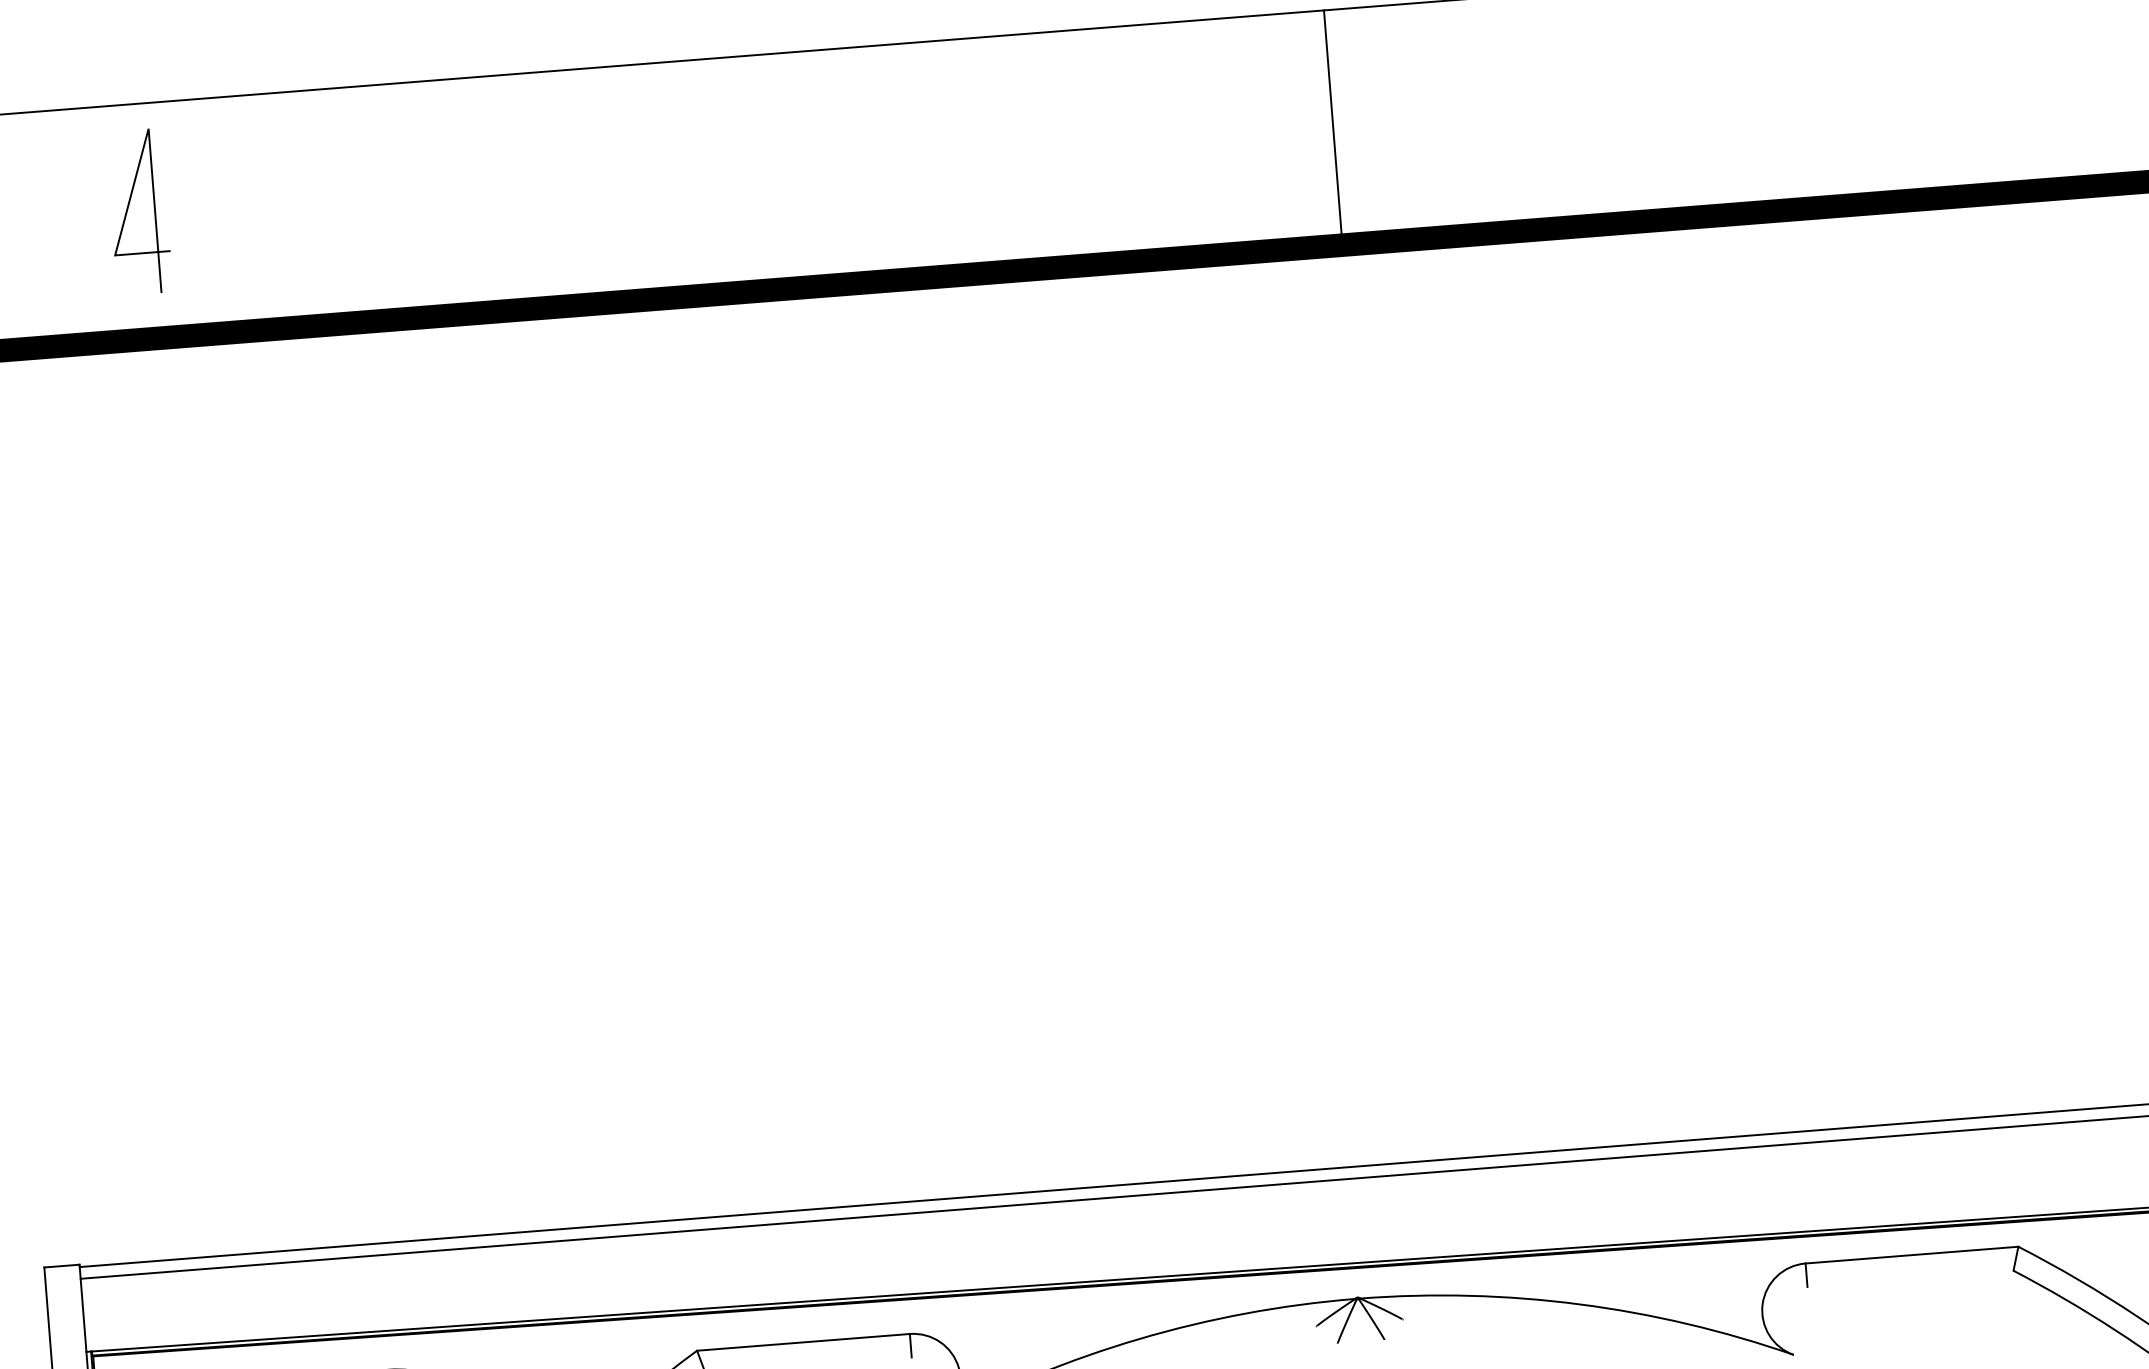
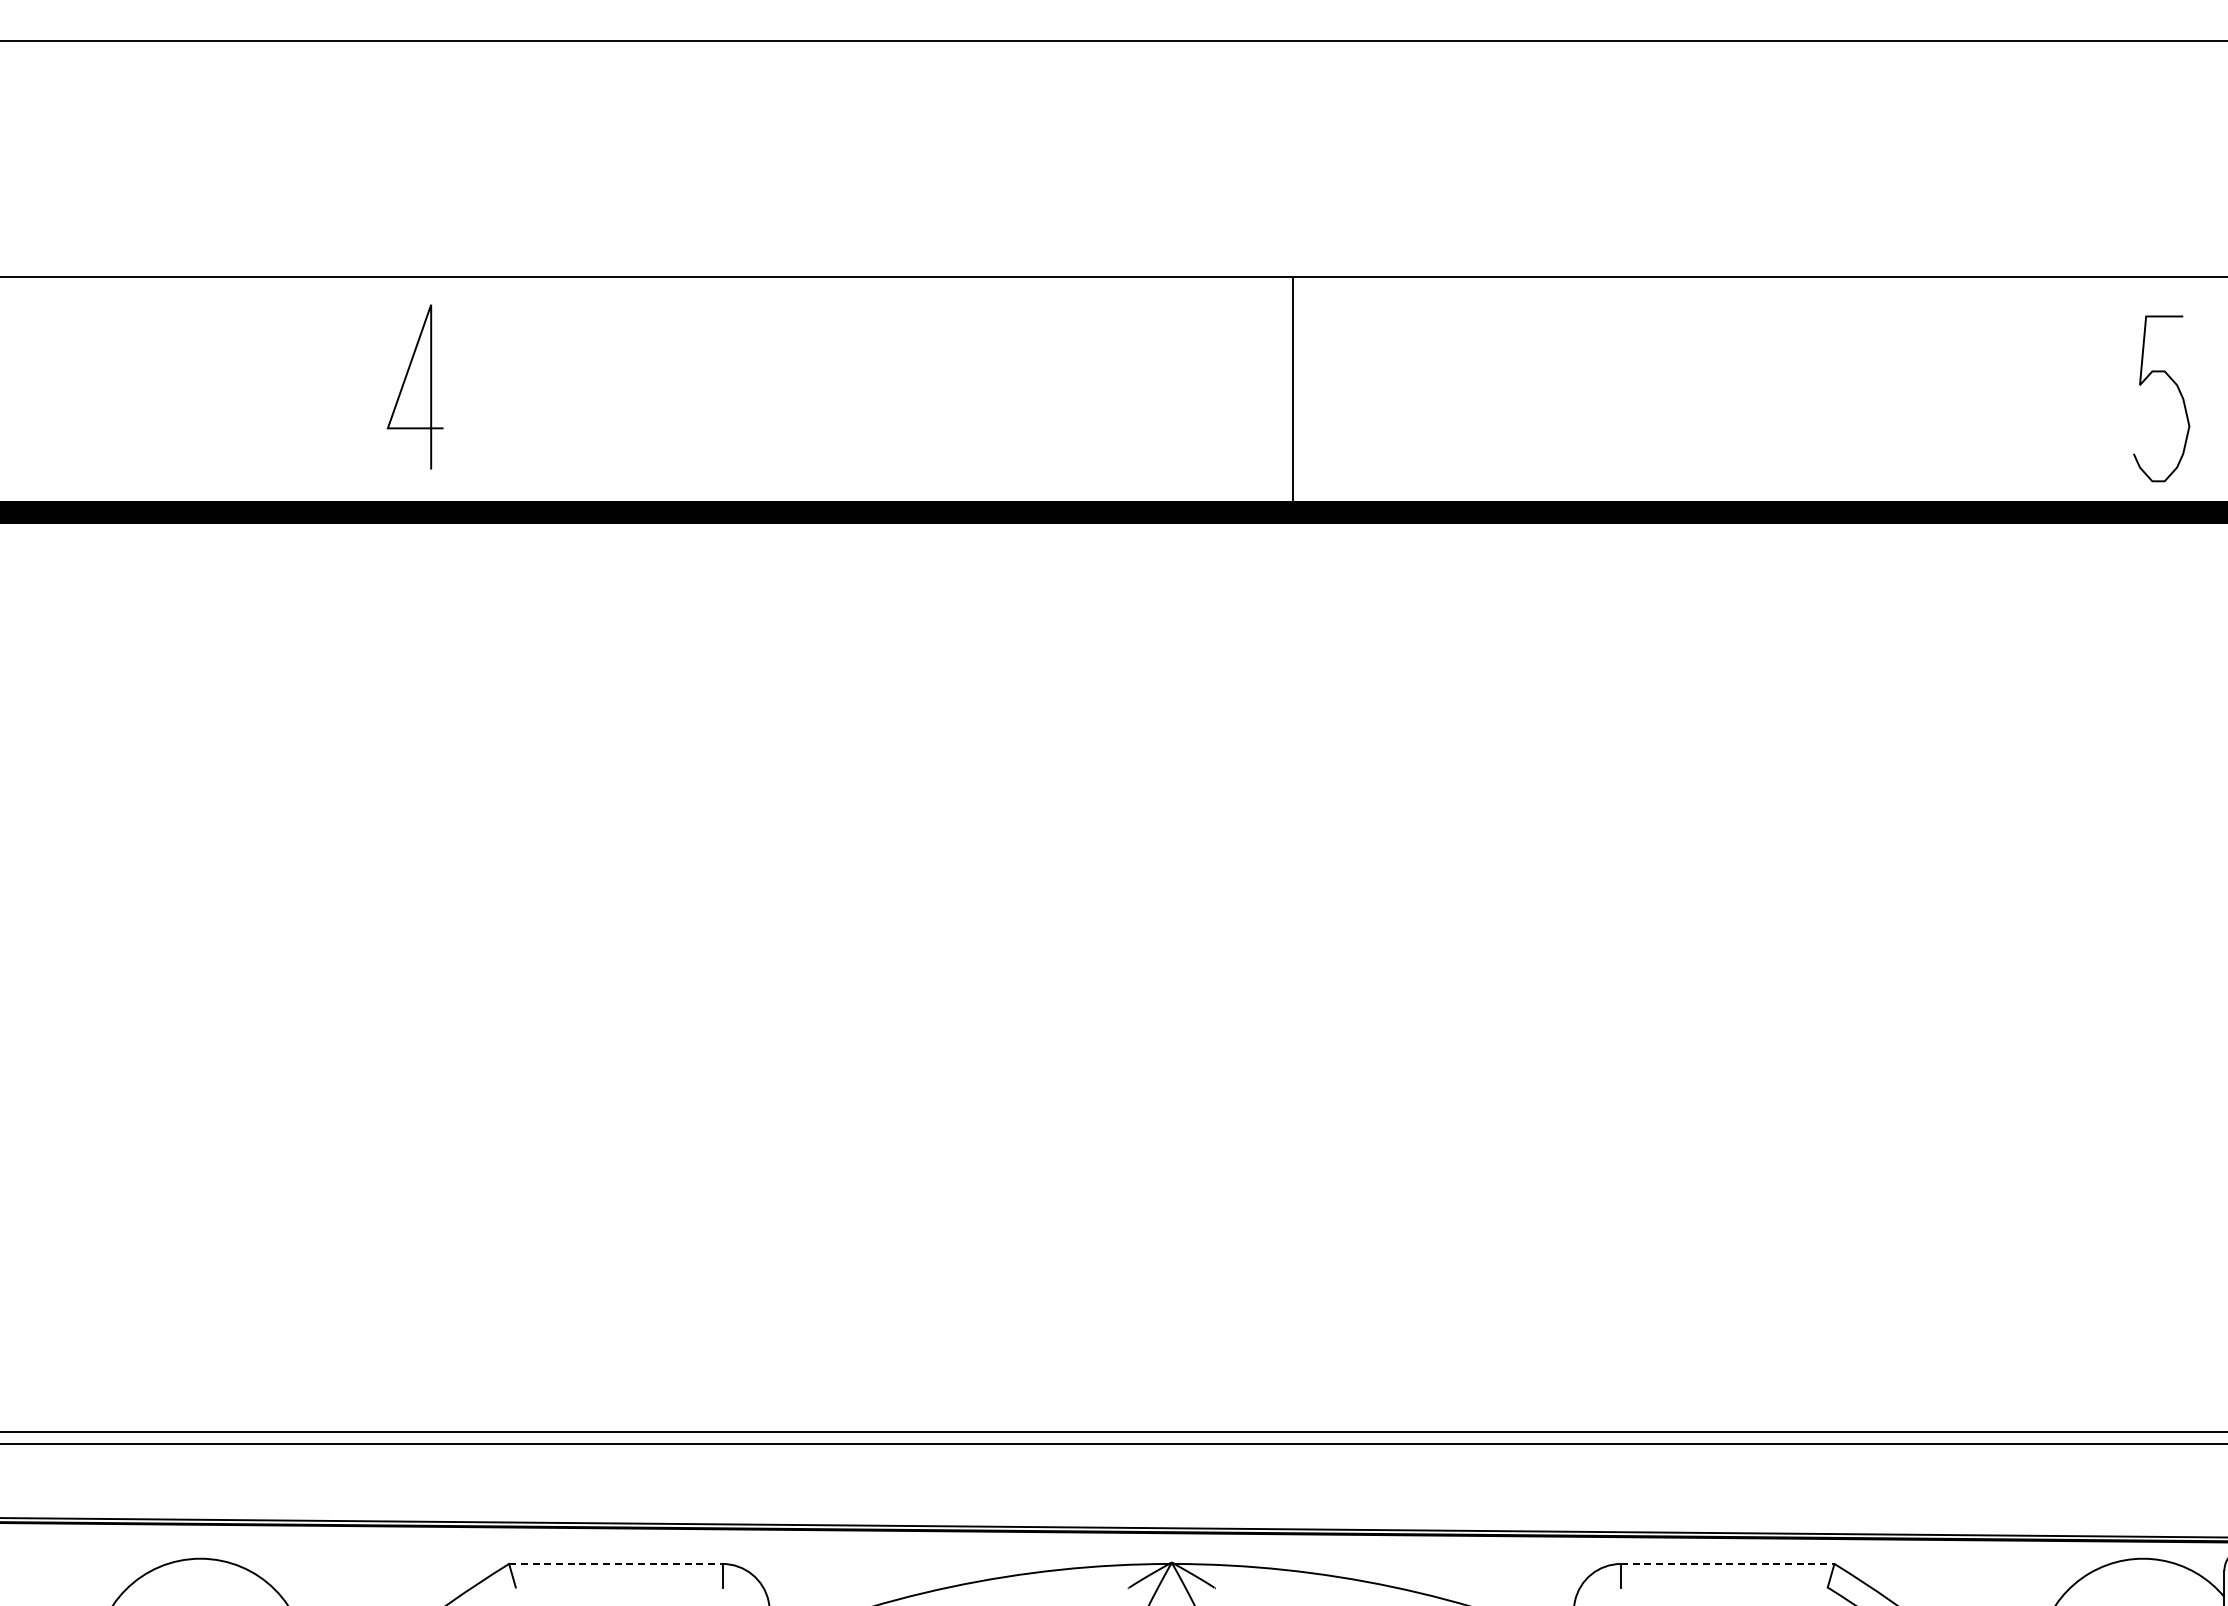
line: (1333, 127) -> (1293, 394), moved
line: (128, 210) -> (404, 384), moved
line: (1911, 1254) -> (1727, 1563), solid -> dashed
line: (803, 1341) -> (615, 1563), solid -> dashed

